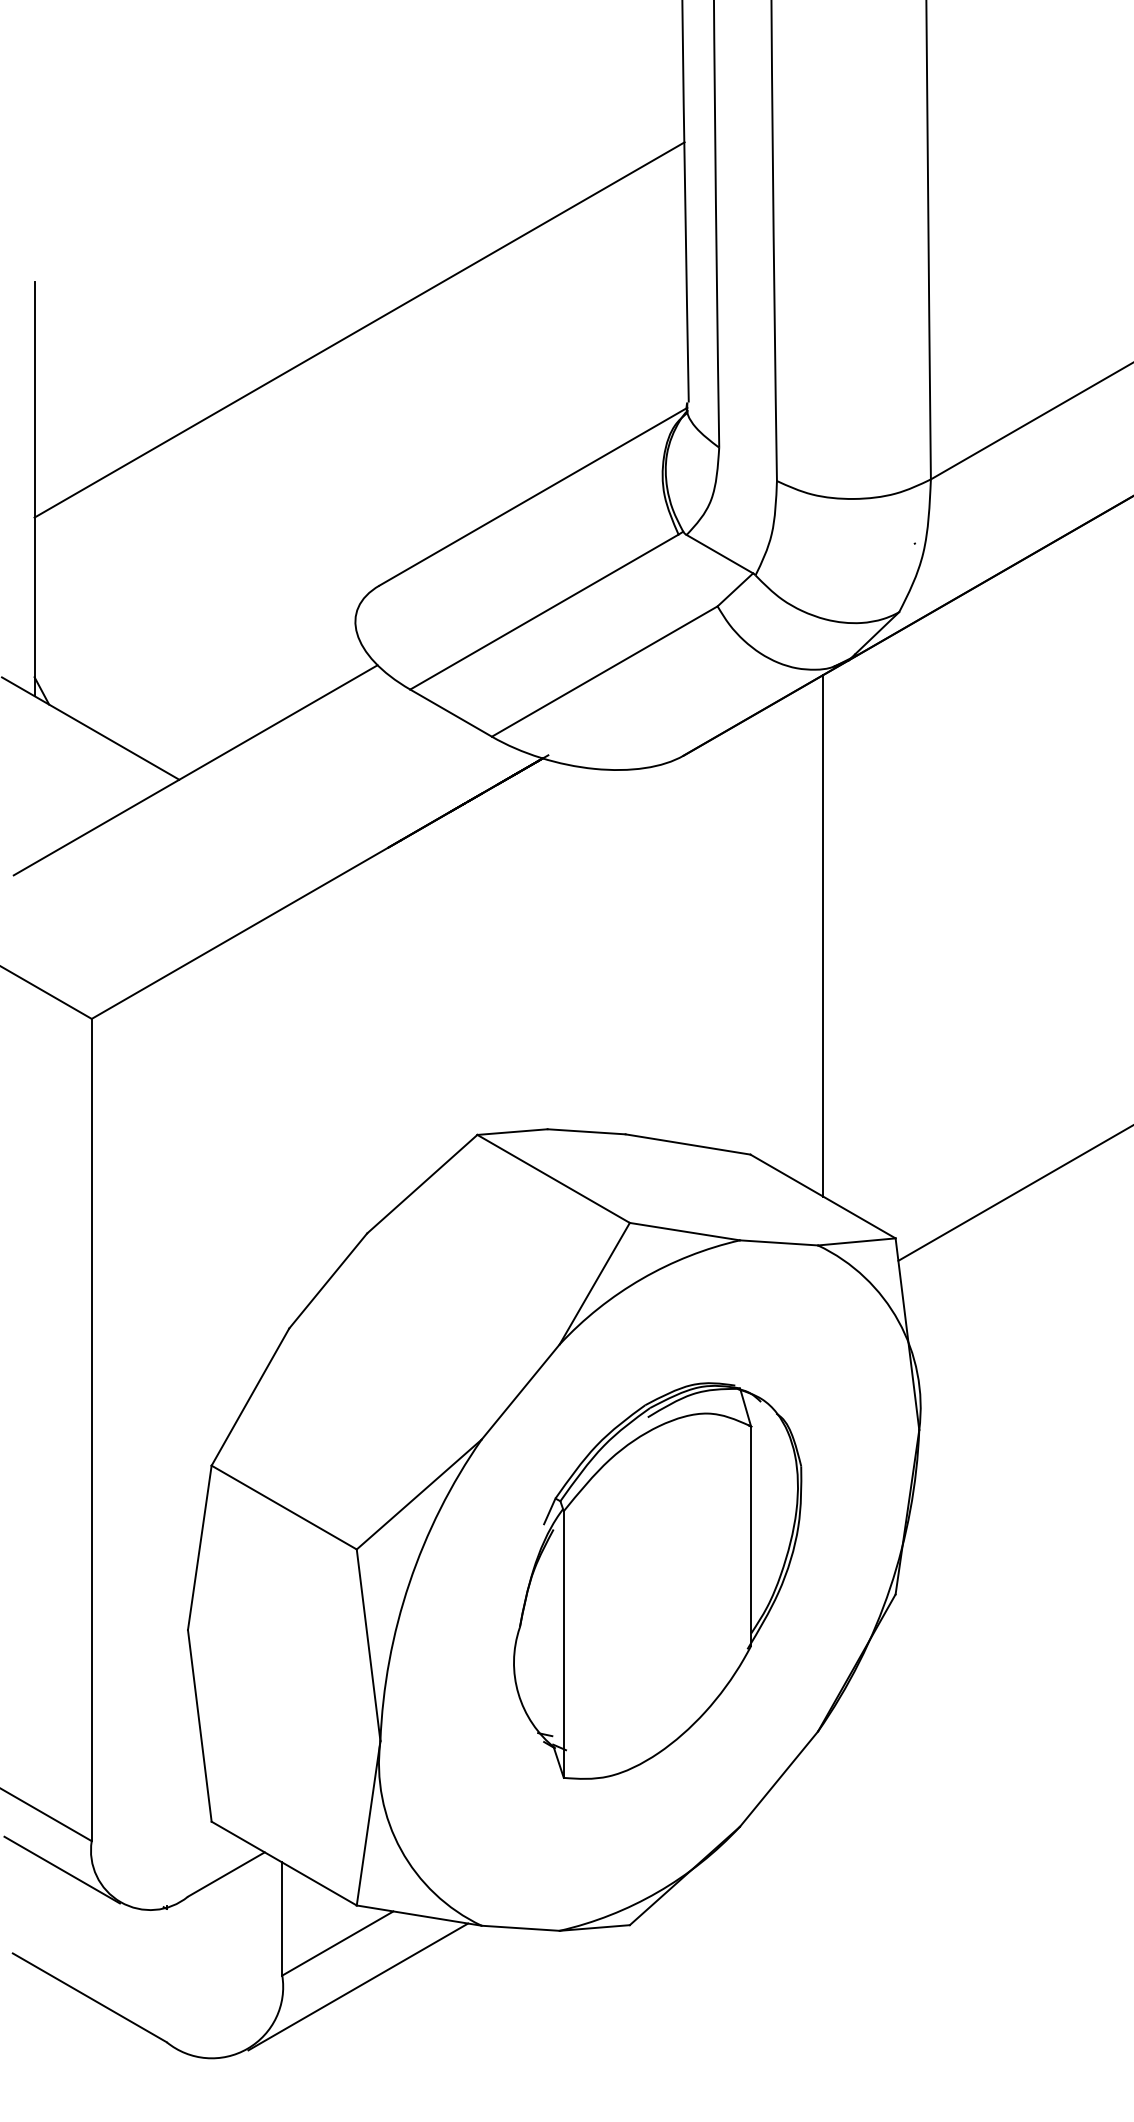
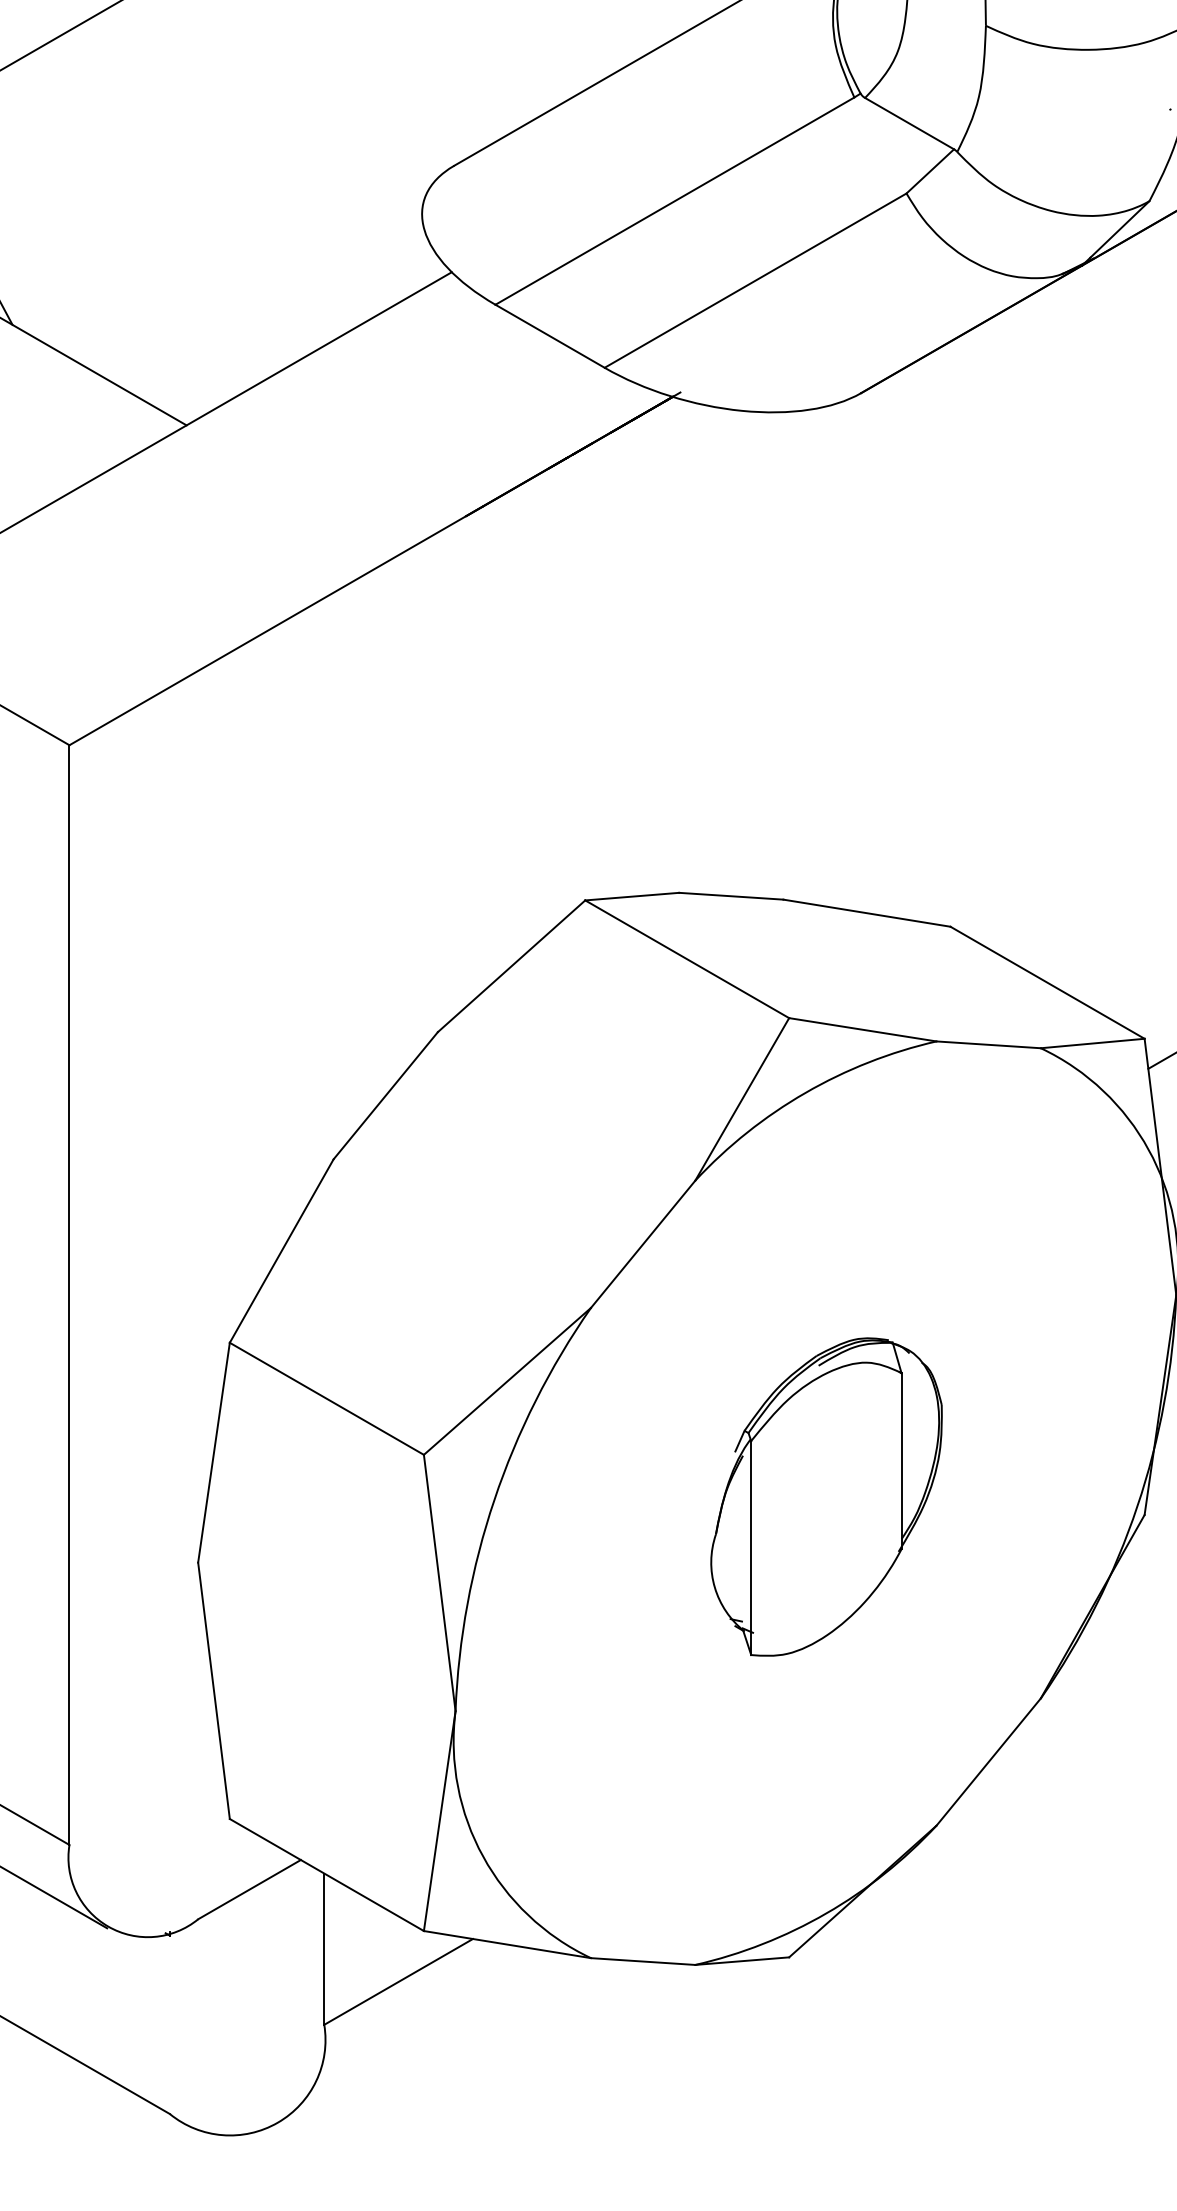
line: (823, 935) -> (1048, 633), removed
part: (657, 1580) -> (826, 1496), size x0.6
line: (358, 1986) -> (426, 2039), removed

